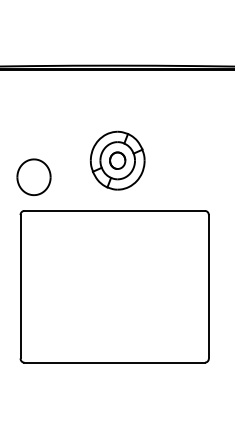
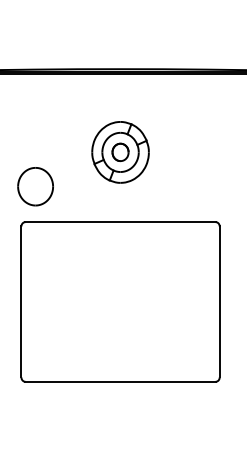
part: (117, 160) -> (120, 152), moved

